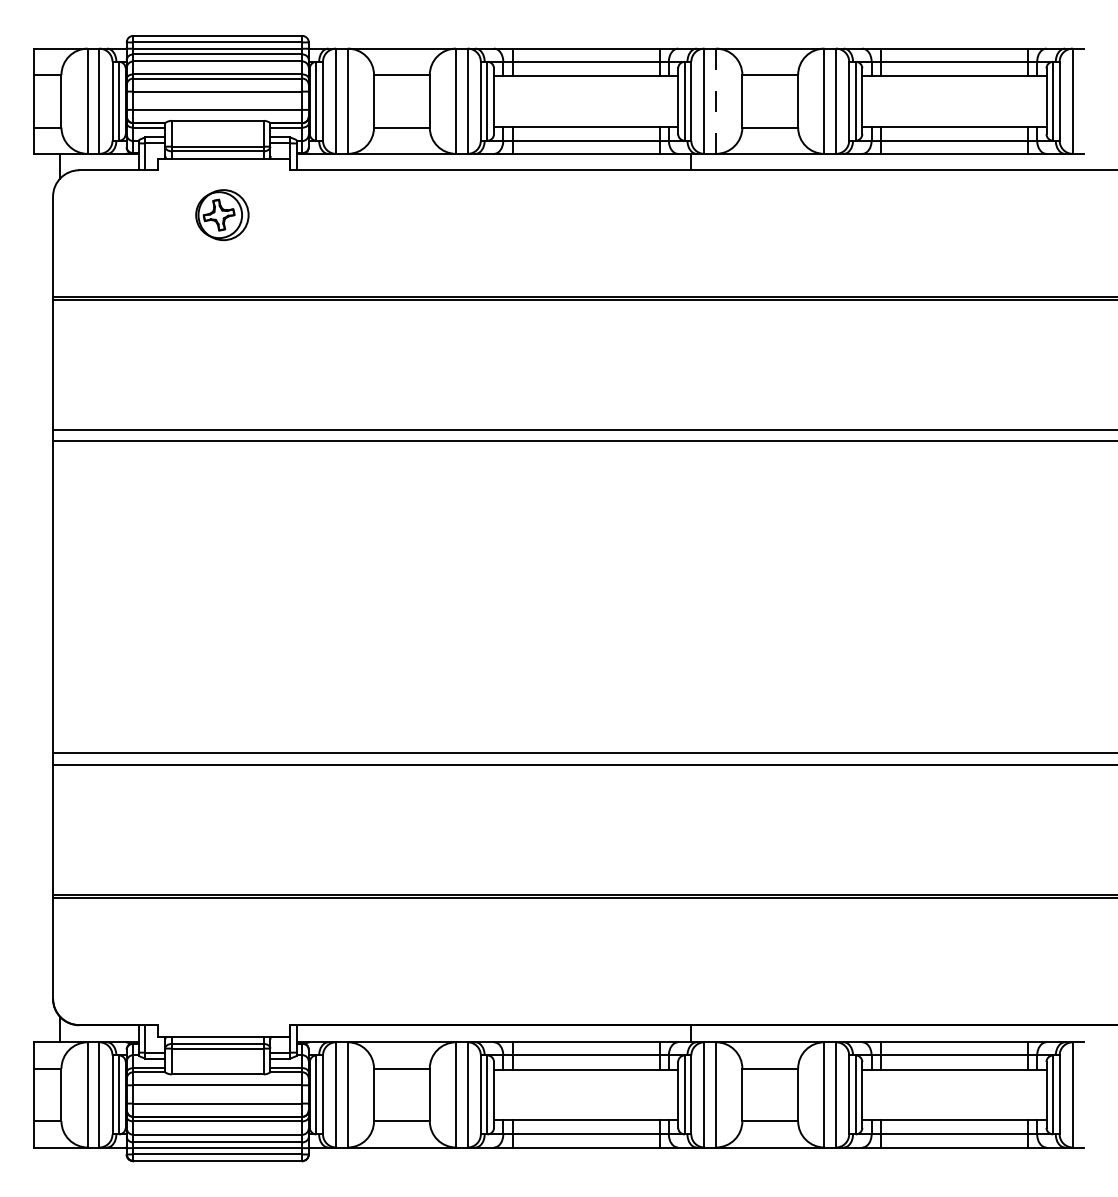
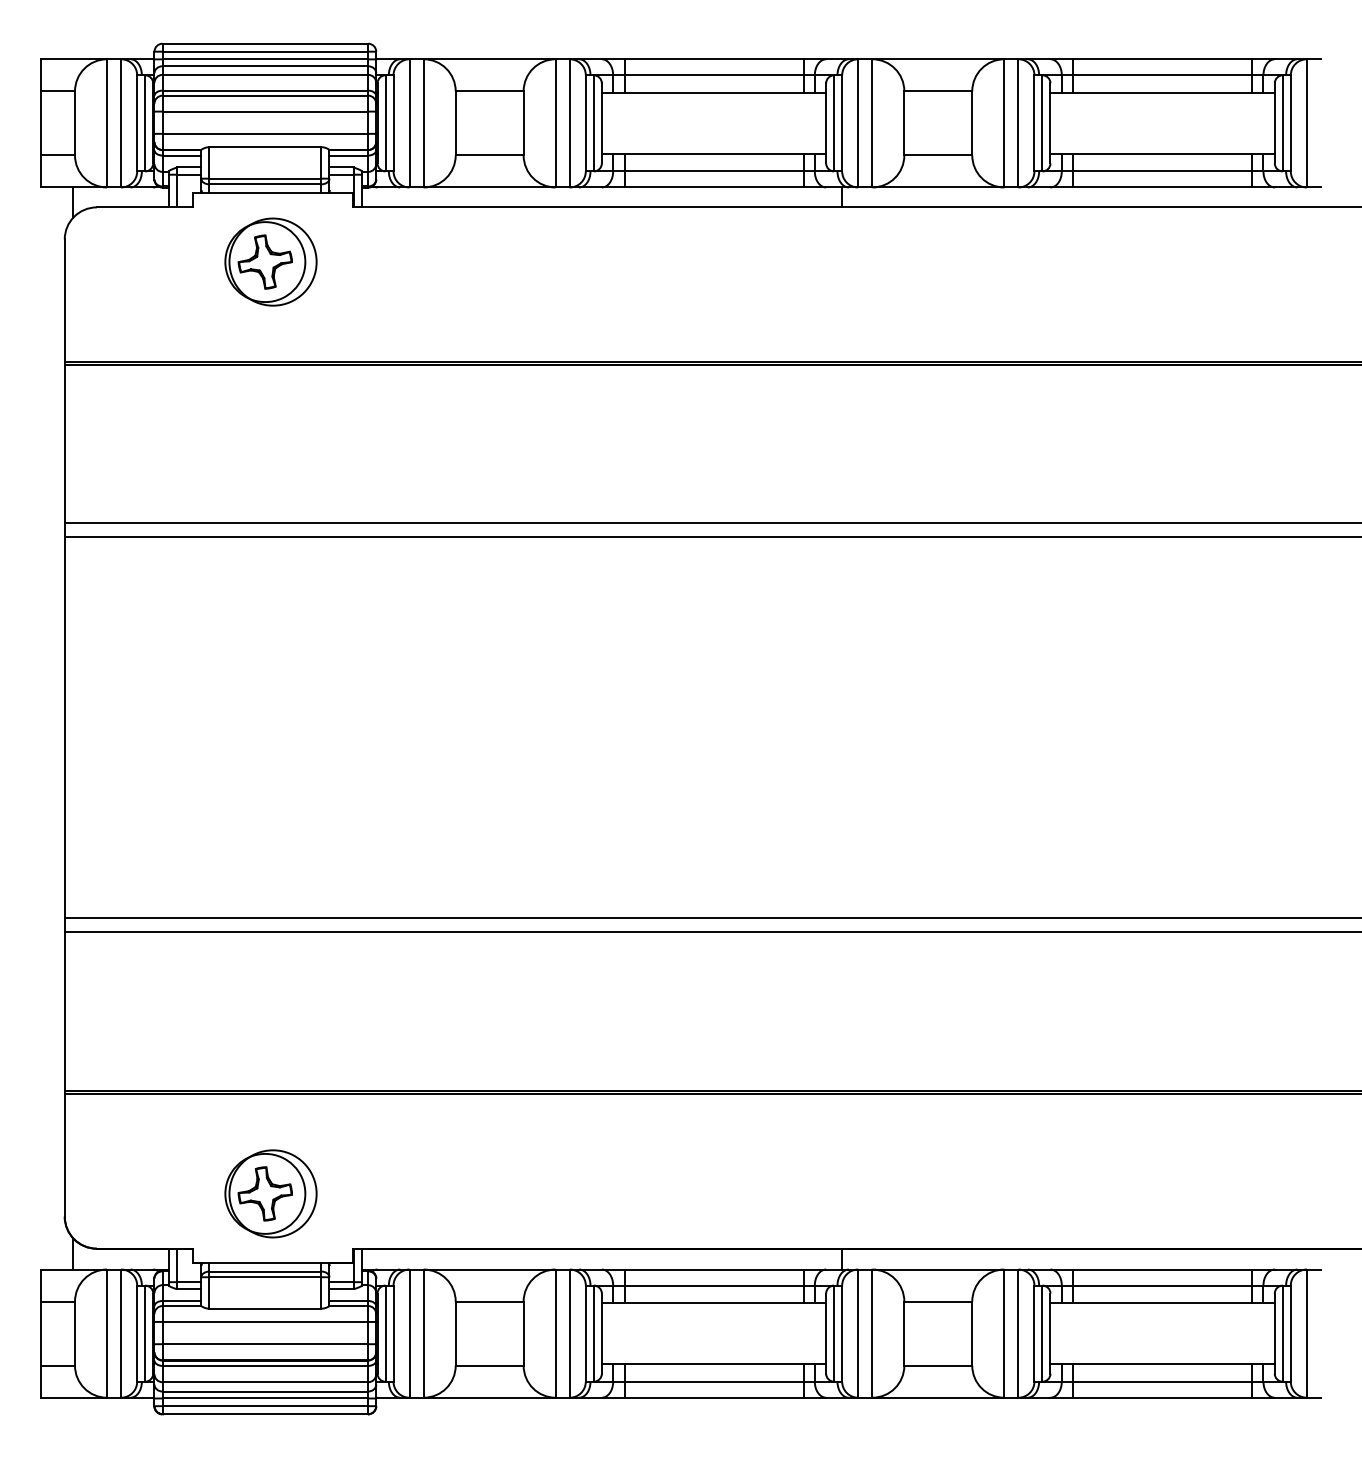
line: (716, 100) -> (872, 122), dashed -> solid
part: (221, 214) -> (270, 261), size x1.43
part: (221, 979) -> (270, 1193), added

